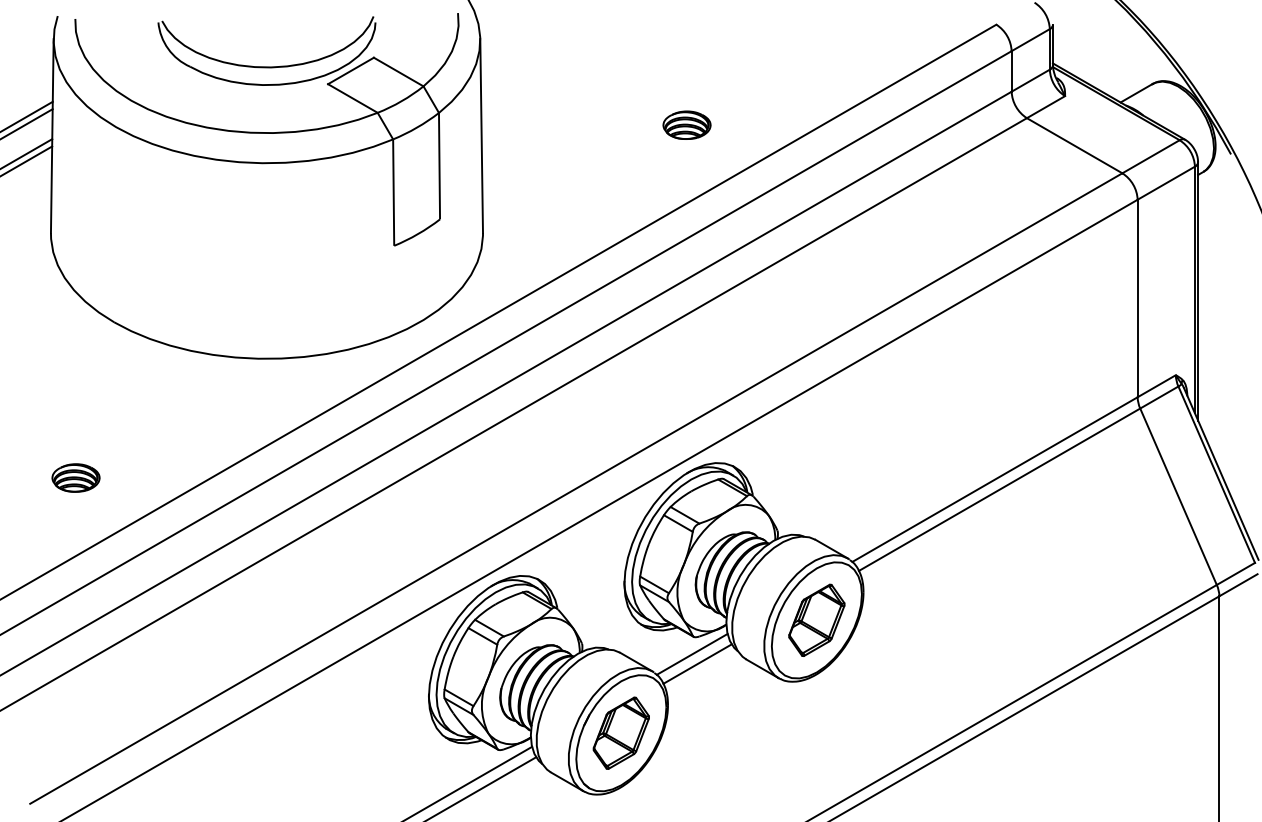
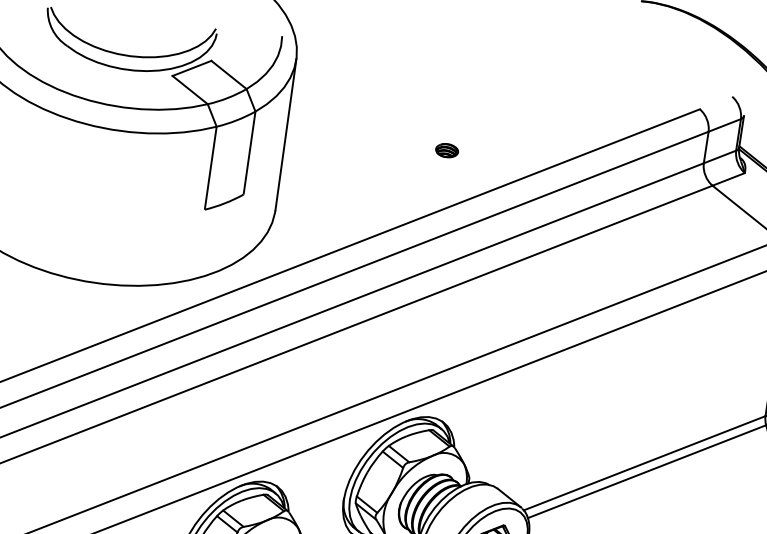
part: (686, 124) -> (446, 150), size x0.6

